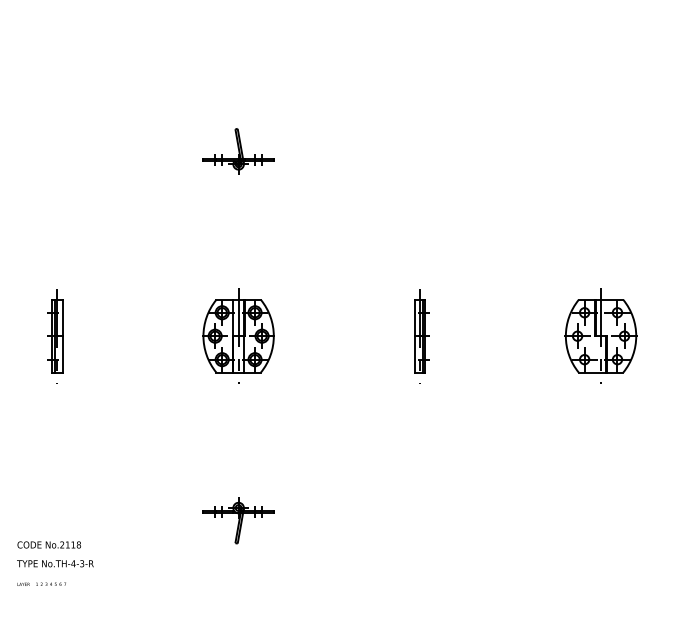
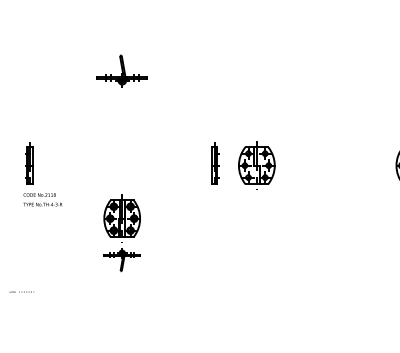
part: (237, 151) -> (121, 71), size x1.4
part: (237, 335) -> (121, 218), moved
part: (600, 335) -> (256, 165), moved
text: (54, 553) -> (42, 199), moved

